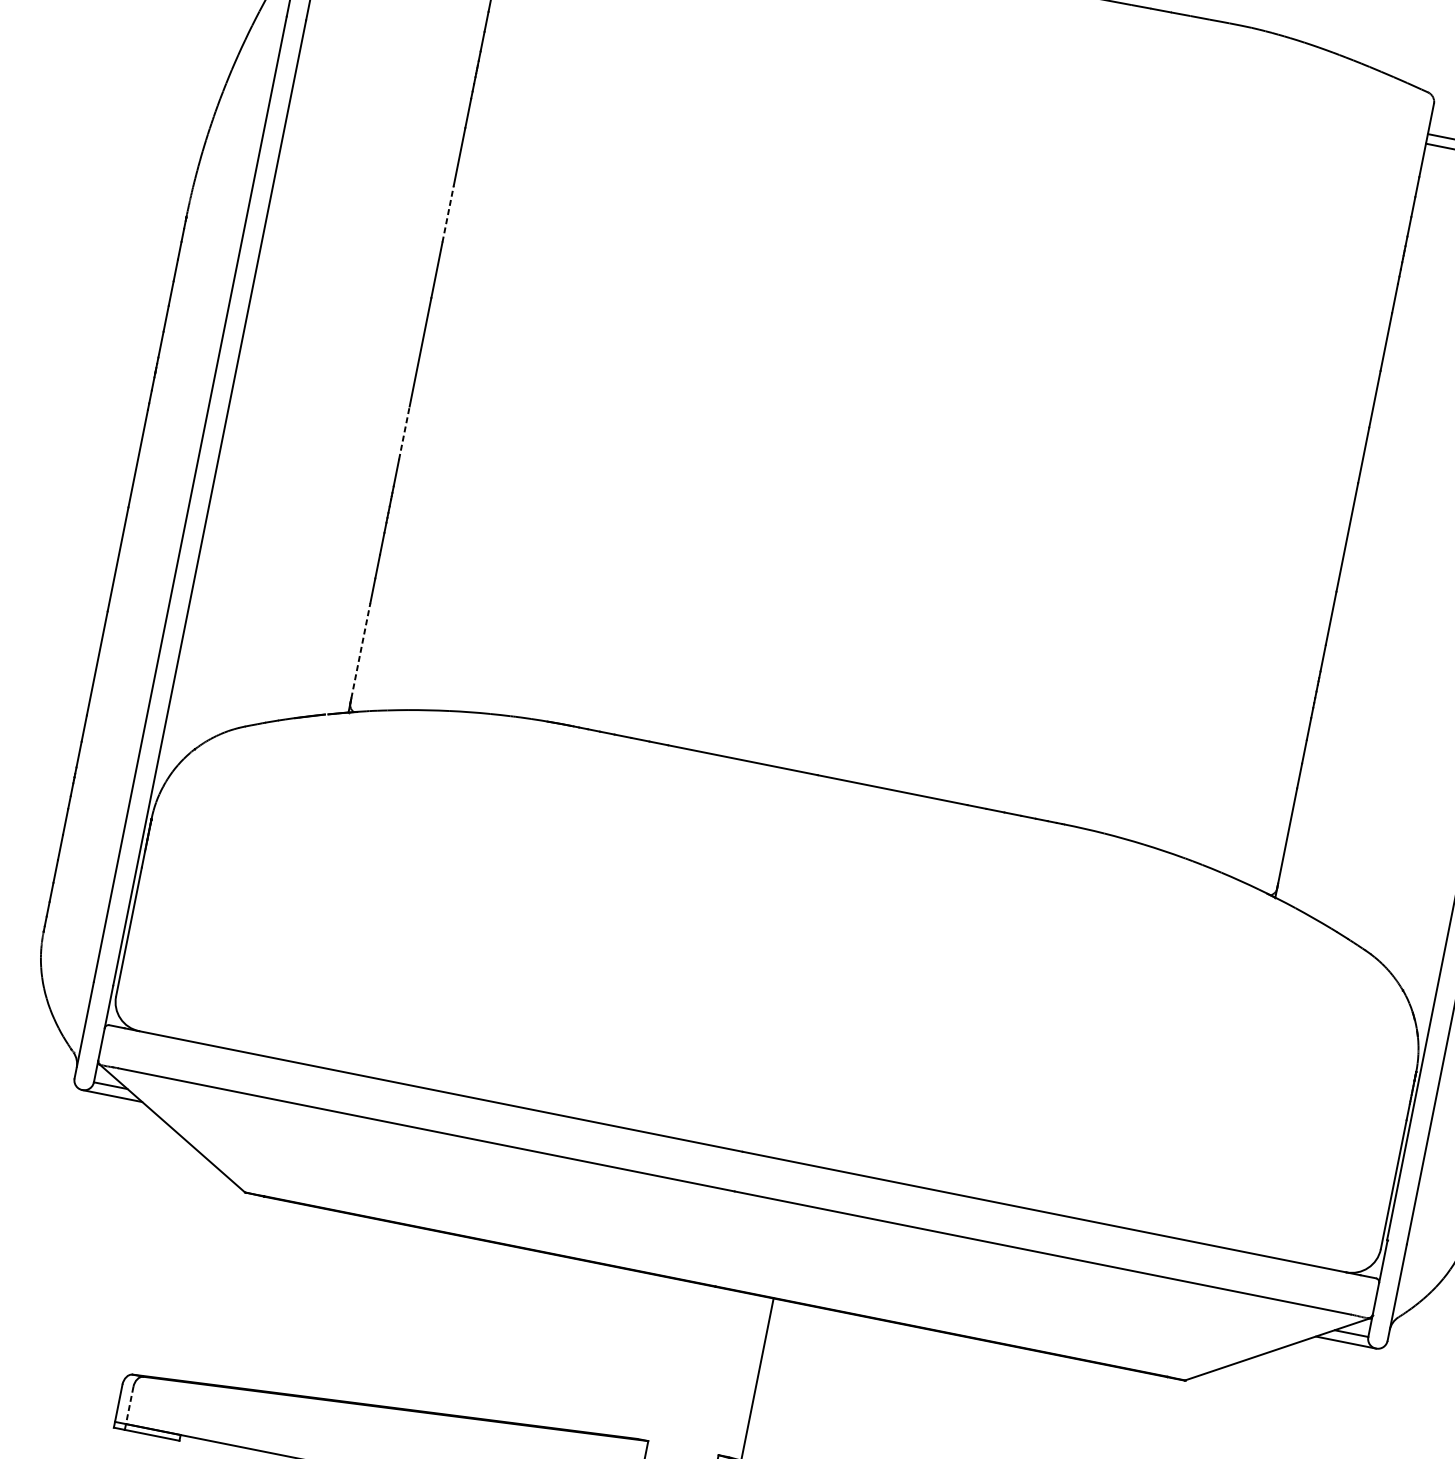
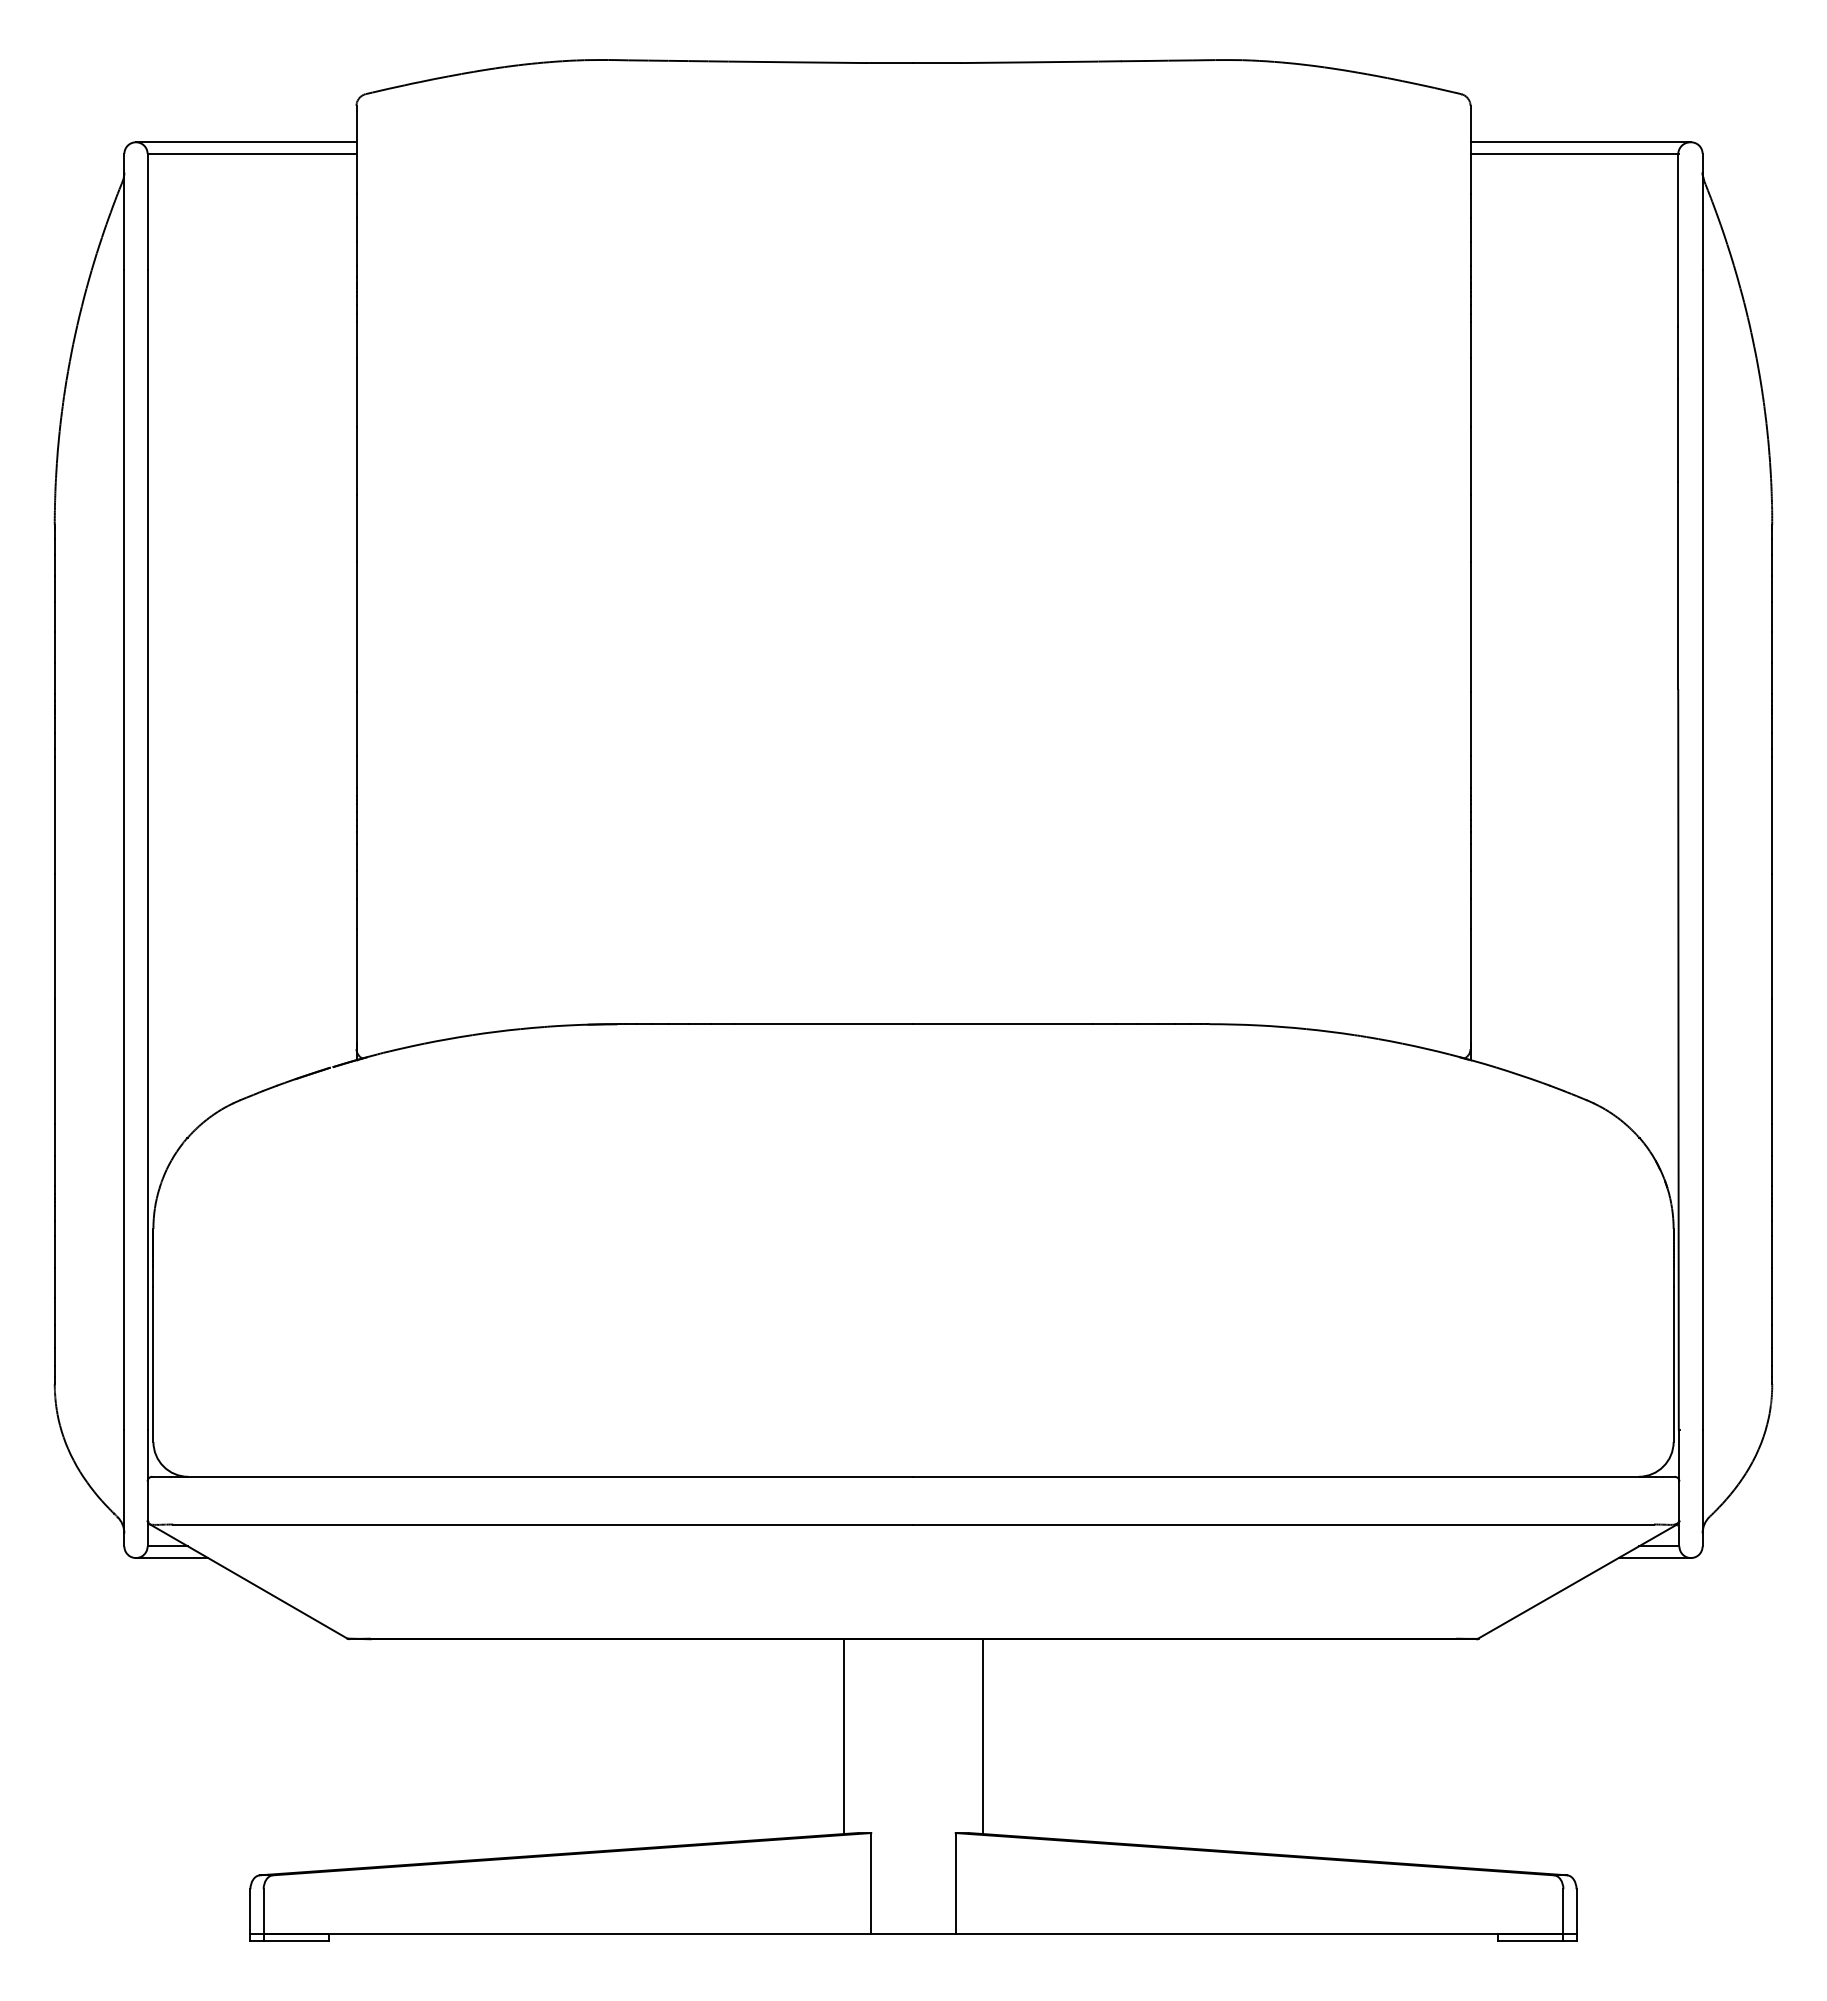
line: (448, 213) -> (356, 460), dashed -> solid
line: (404, 432) -> (356, 723), dashed -> solid
line: (360, 650) -> (356, 985), dashed -> solid
line: (641, 1356) -> (843, 1736), added
line: (129, 1406) -> (263, 1912), dashed -> solid

